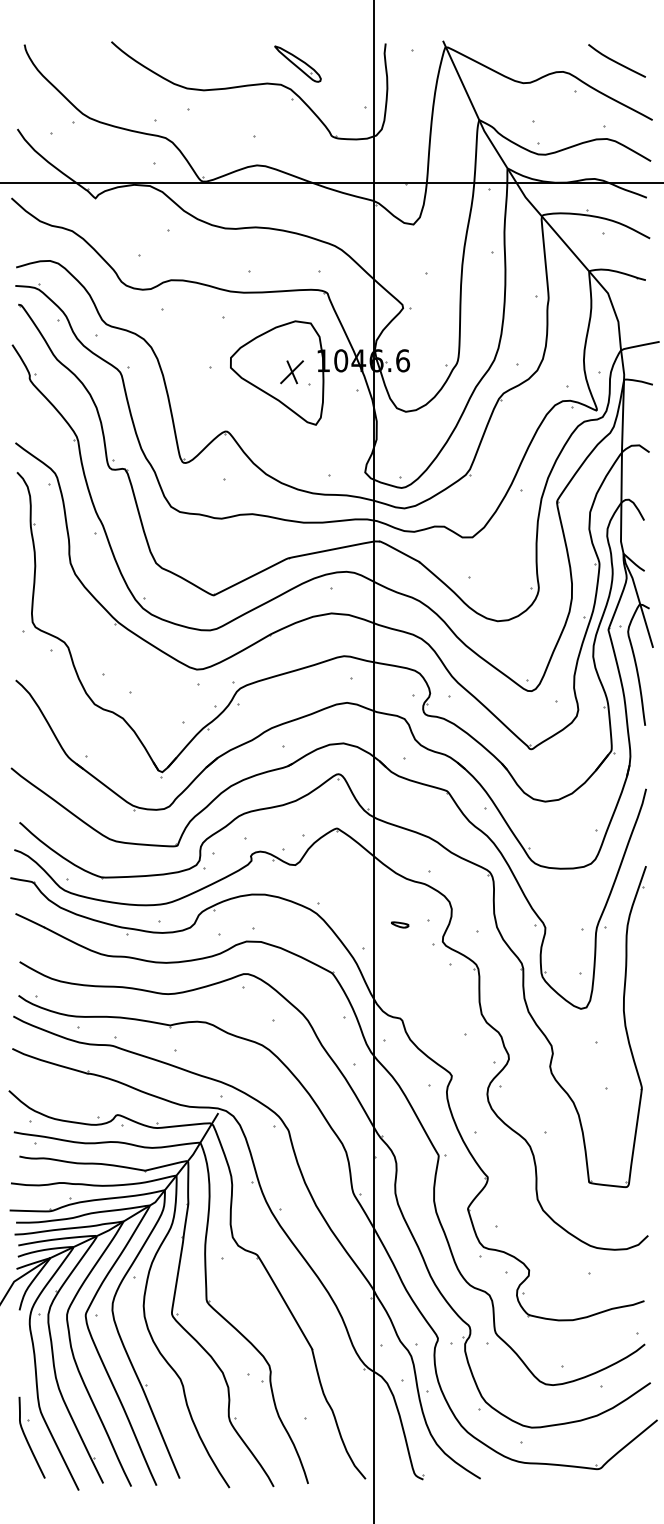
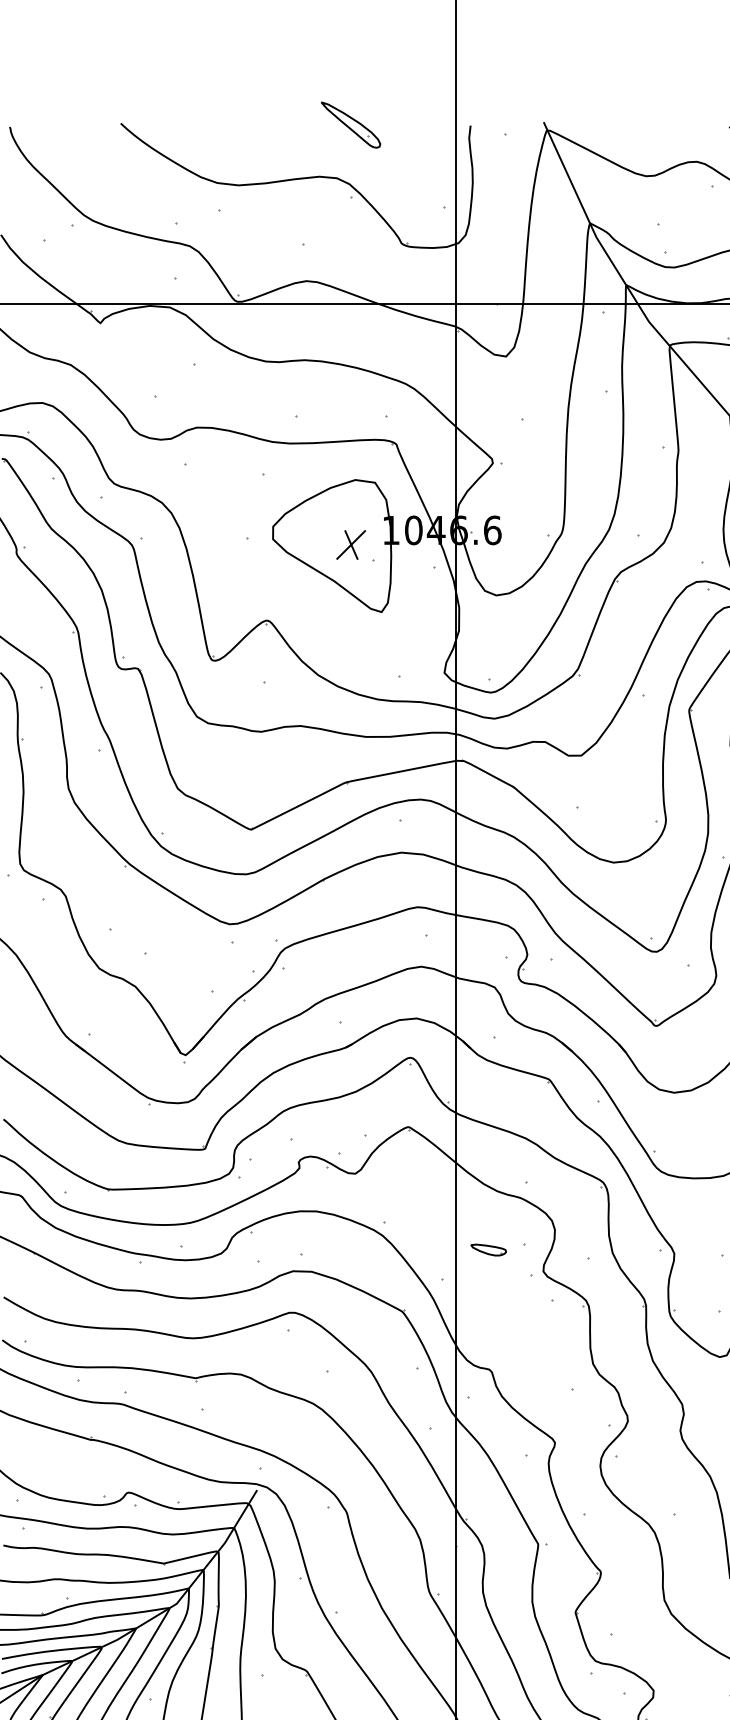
part: (297, 63) -> (350, 124), moved
part: (400, 924) -> (489, 1249), size x1.6

